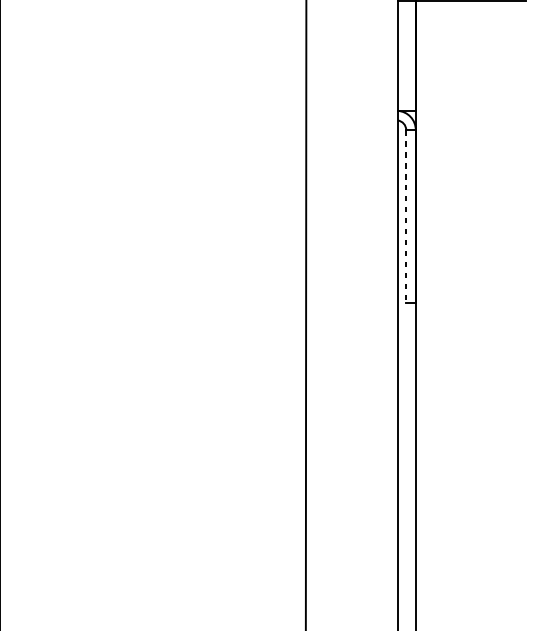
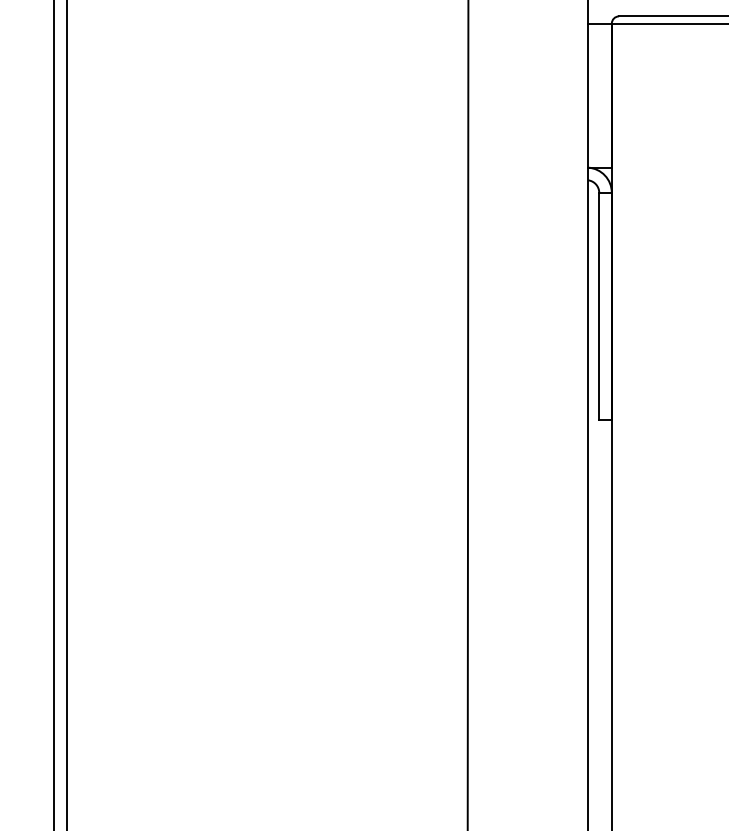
line: (406, 216) -> (599, 306), dashed -> solid

